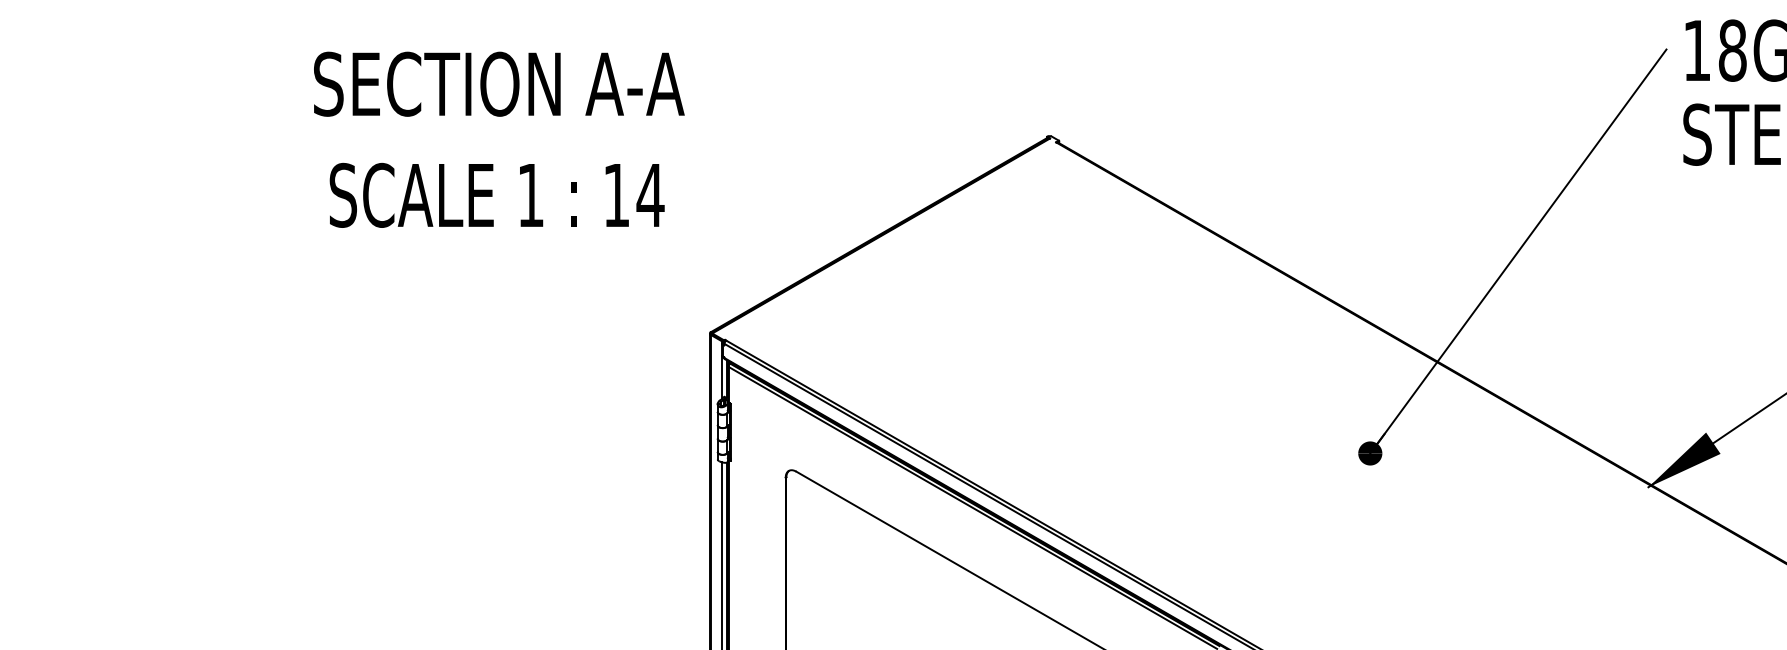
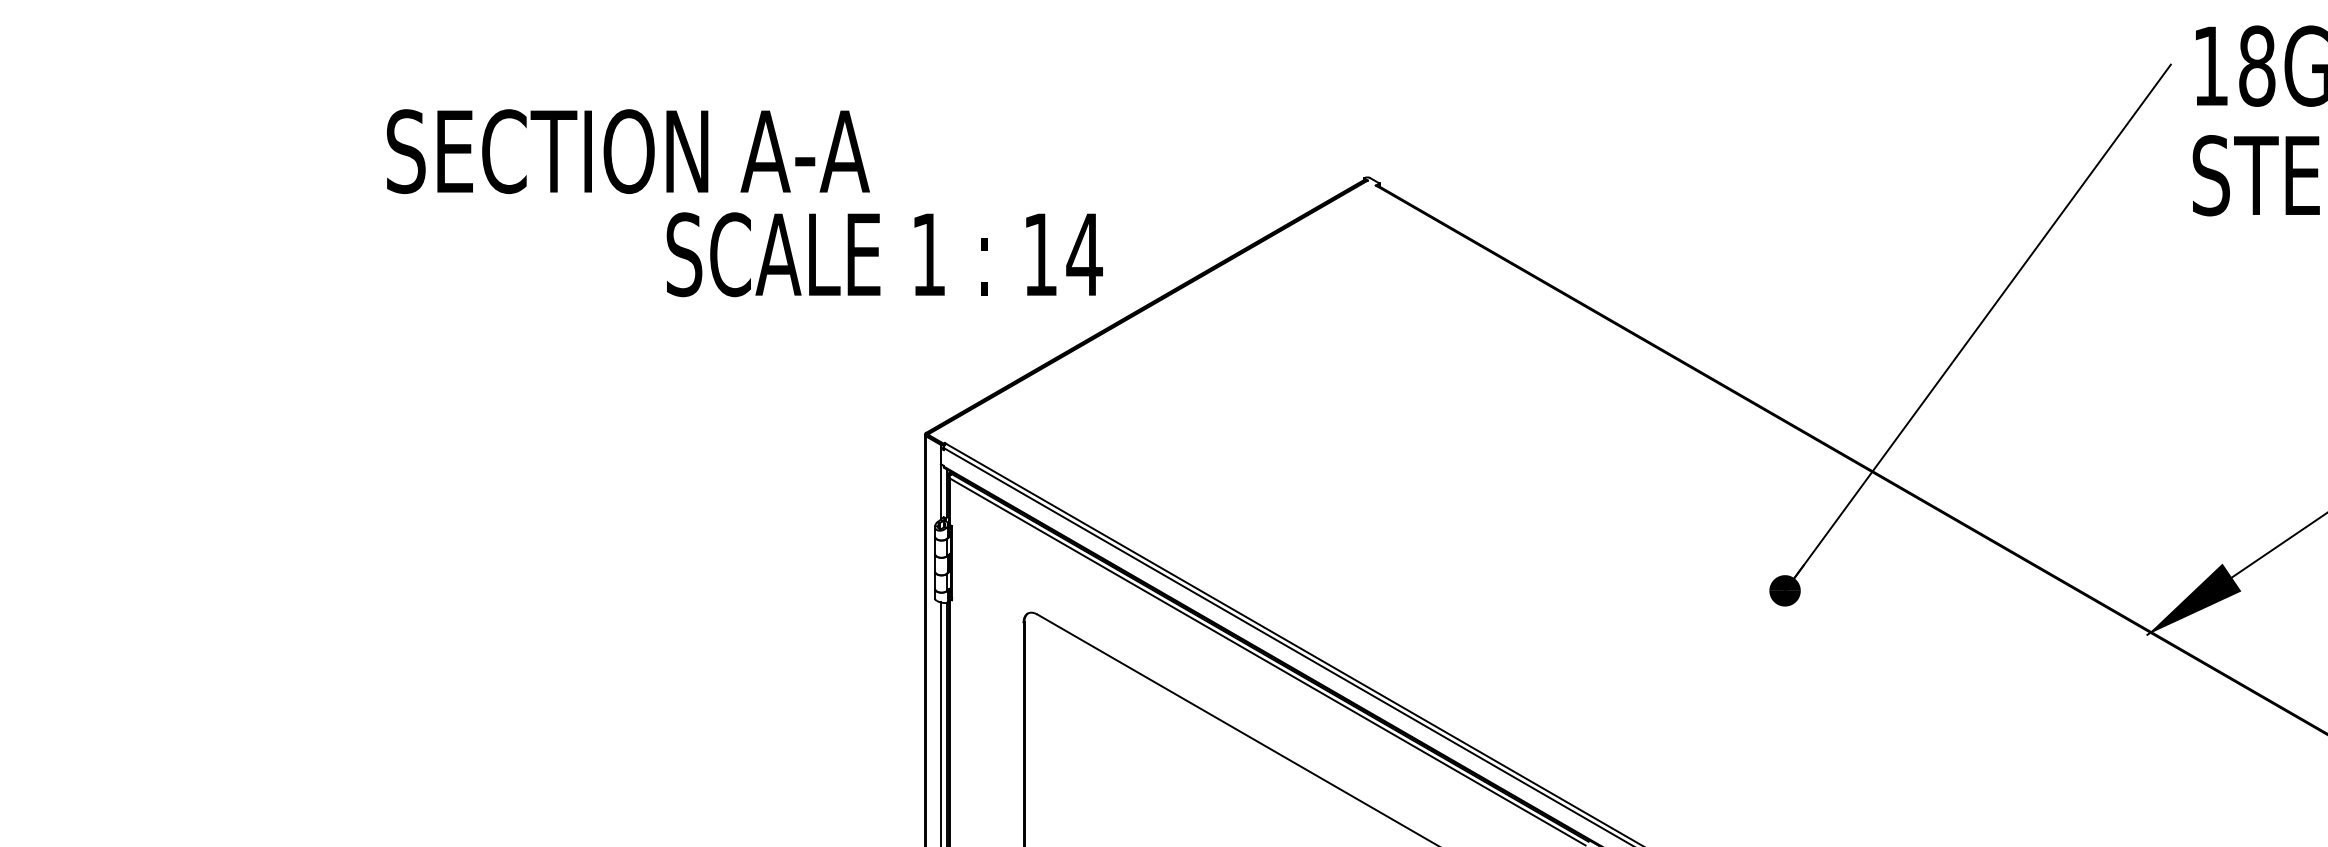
text: (499, 83) -> (628, 150), moved
text: (496, 194) -> (883, 253), moved

